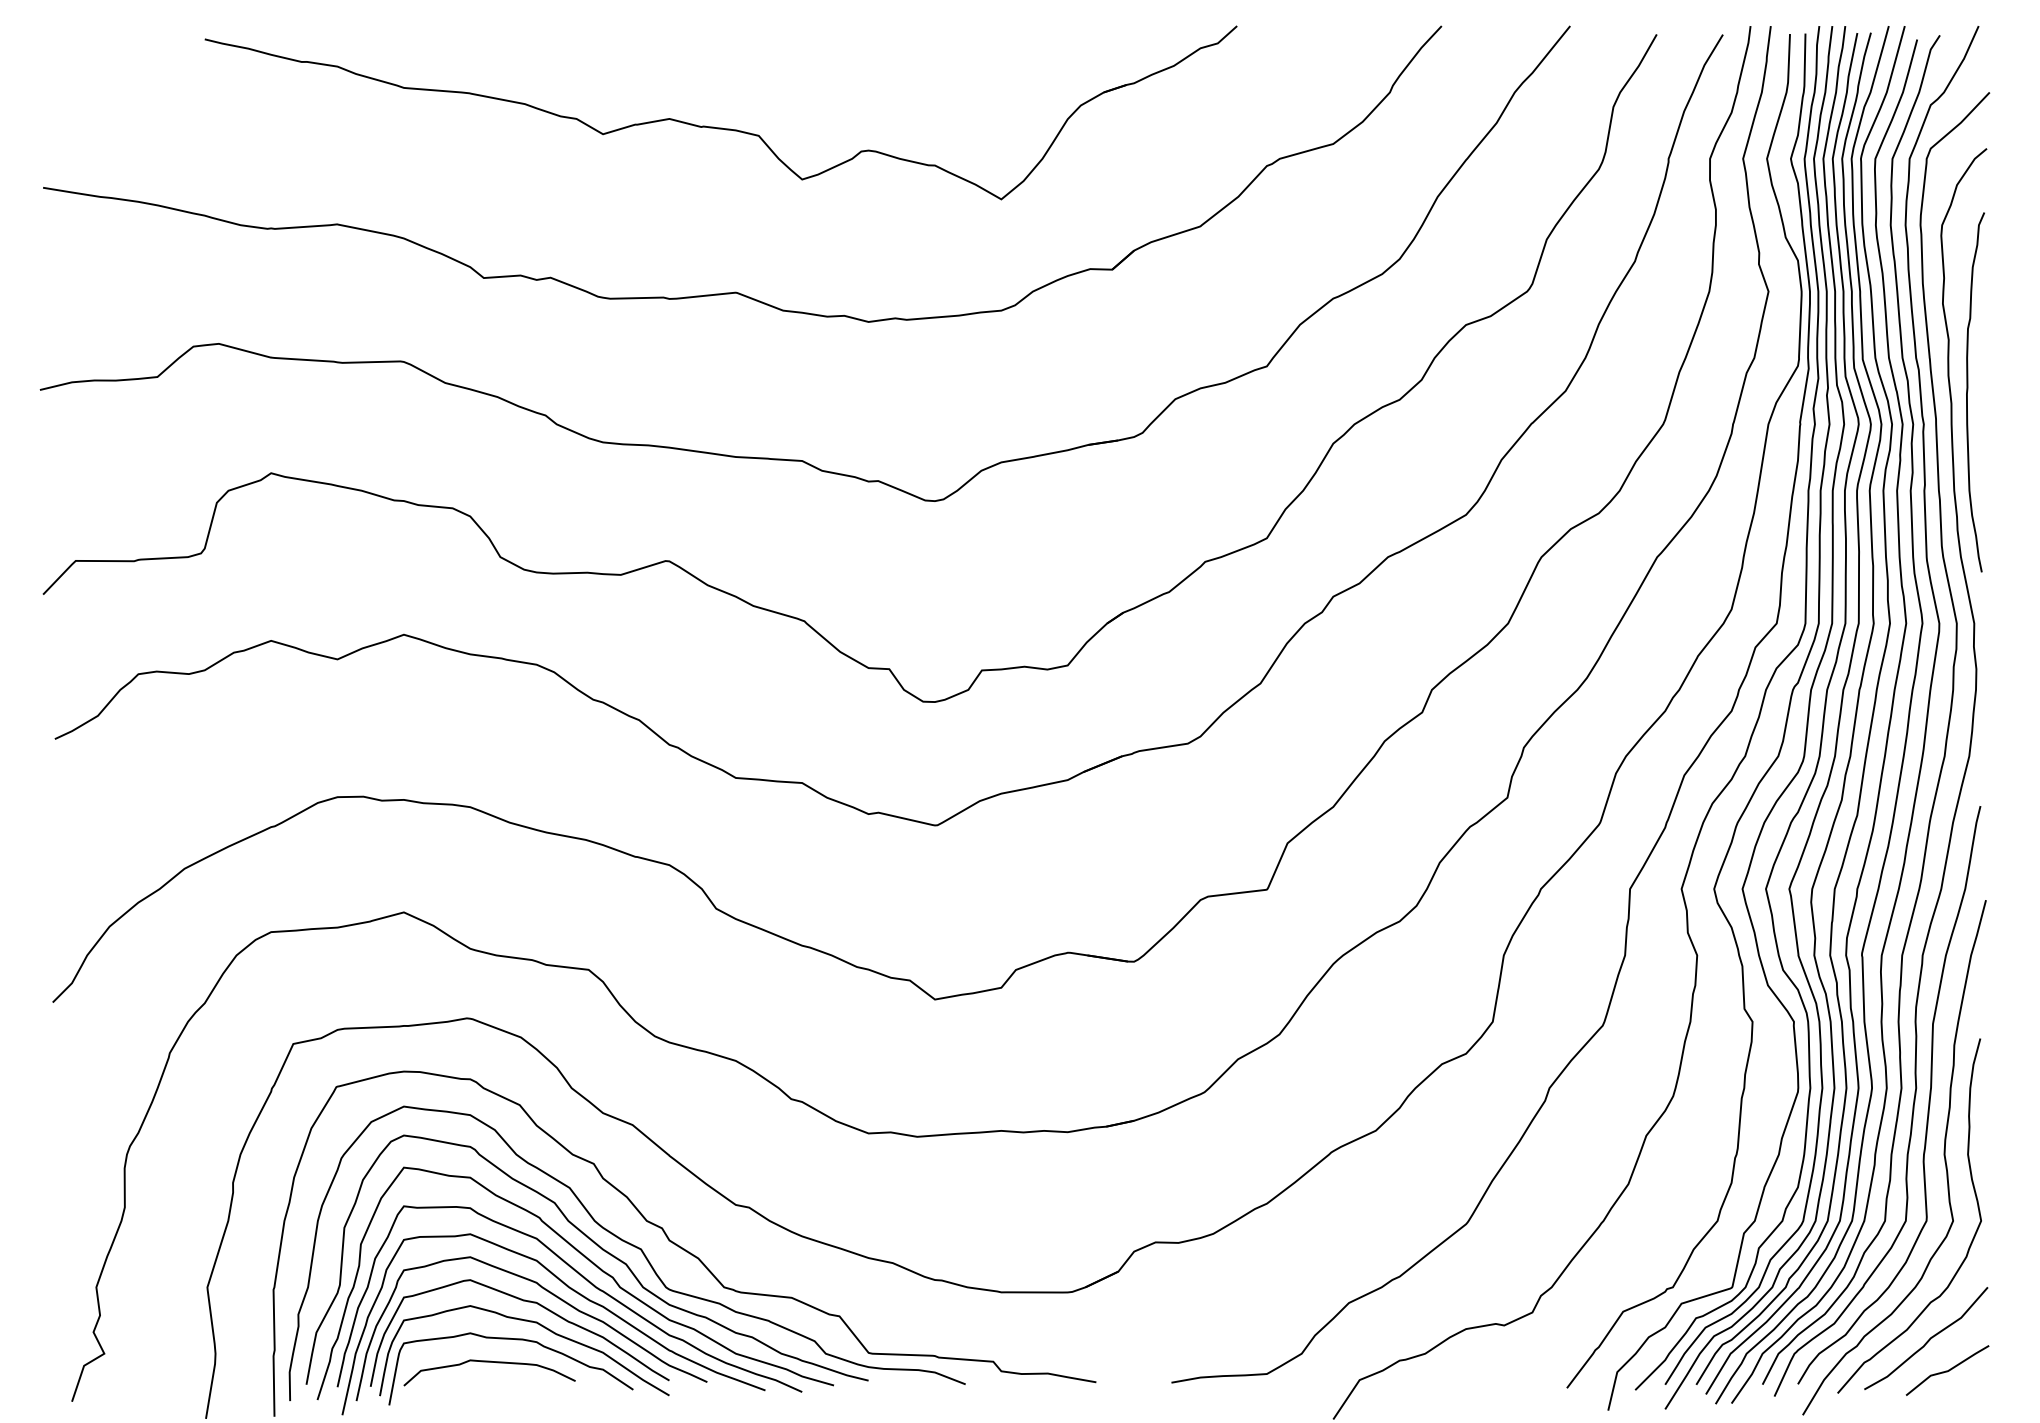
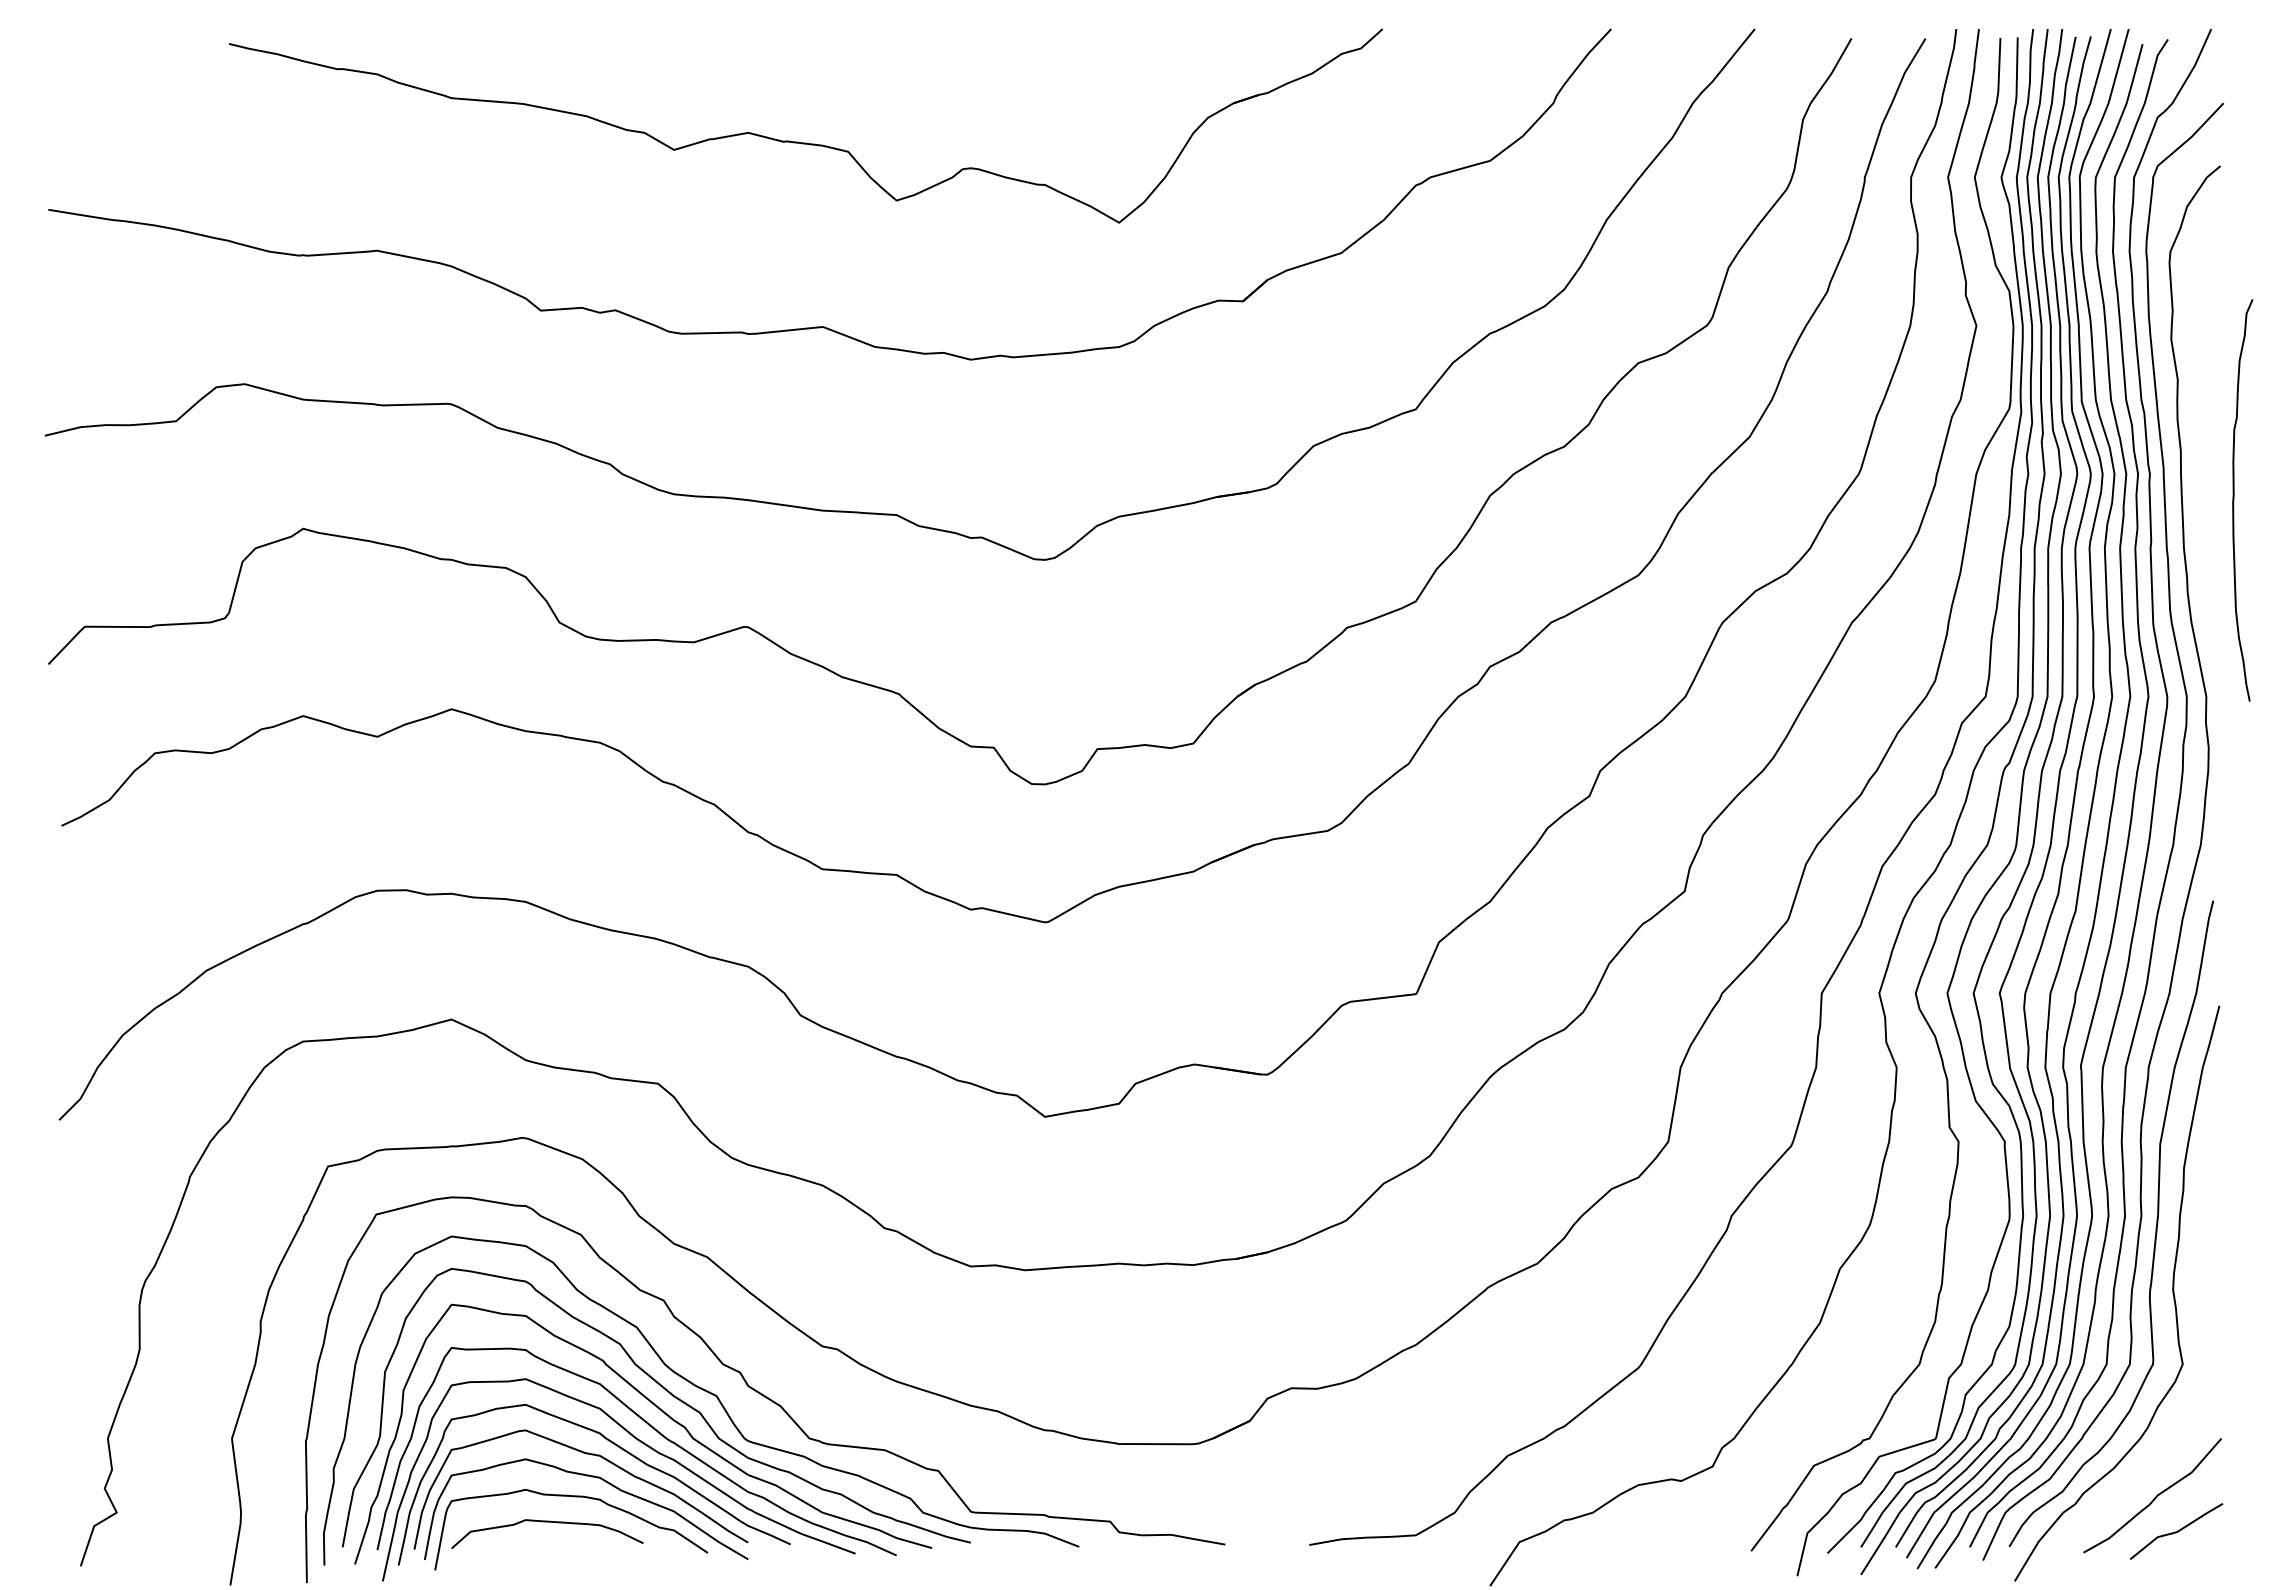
curve: (1968, 392) -> (2234, 500), moved
curve: (1969, 1246) -> (2200, 1392), removed

